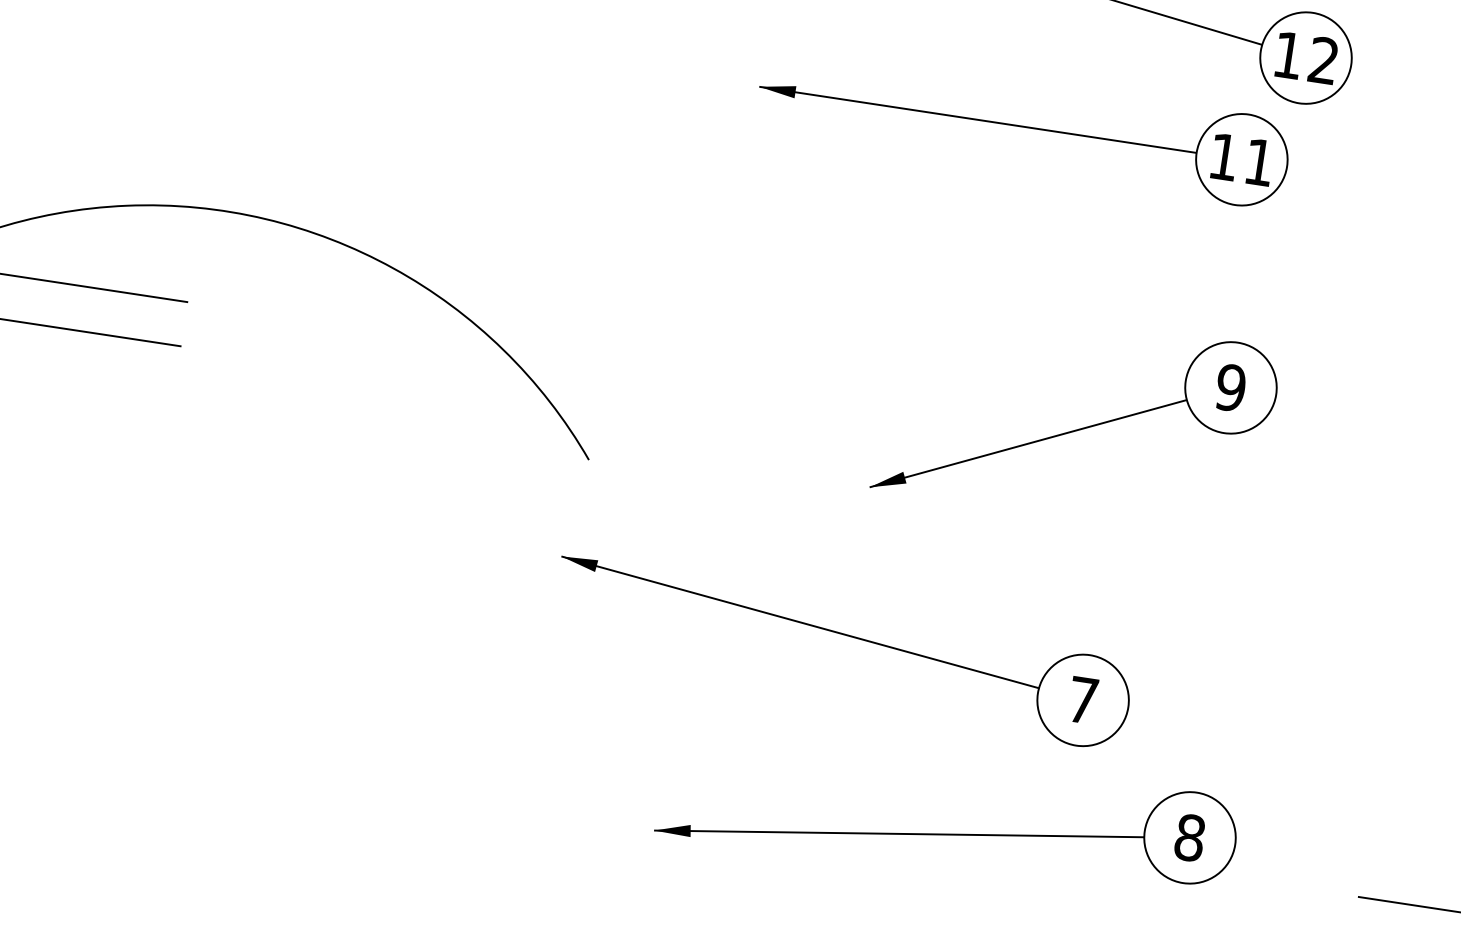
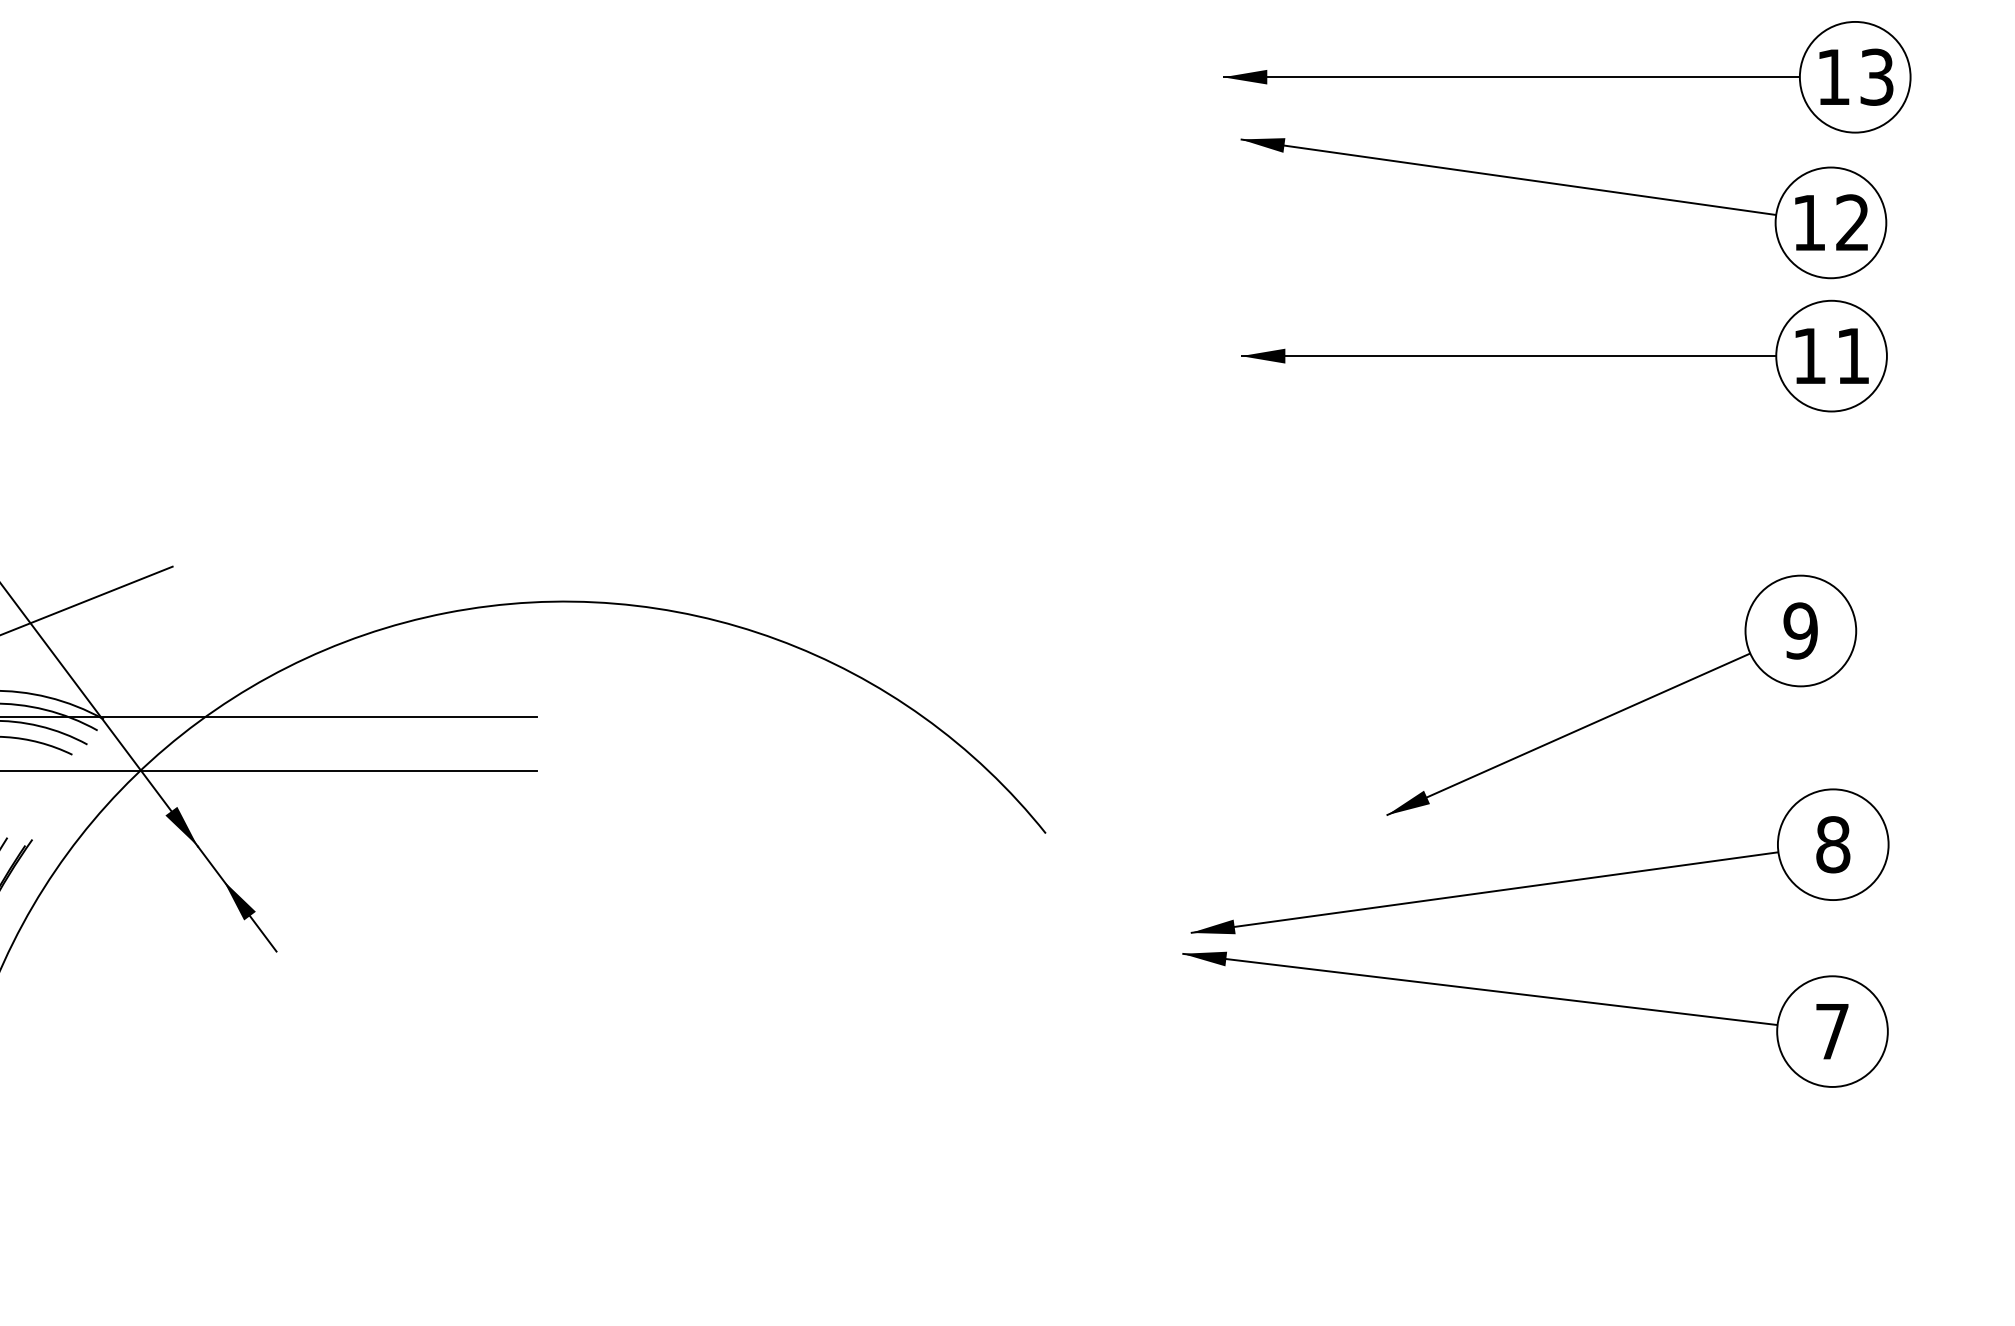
part: (1023, 126) -> (1564, 355), moved
part: (845, 635) -> (1536, 997), moved
part: (946, 833) -> (1541, 883), moved

